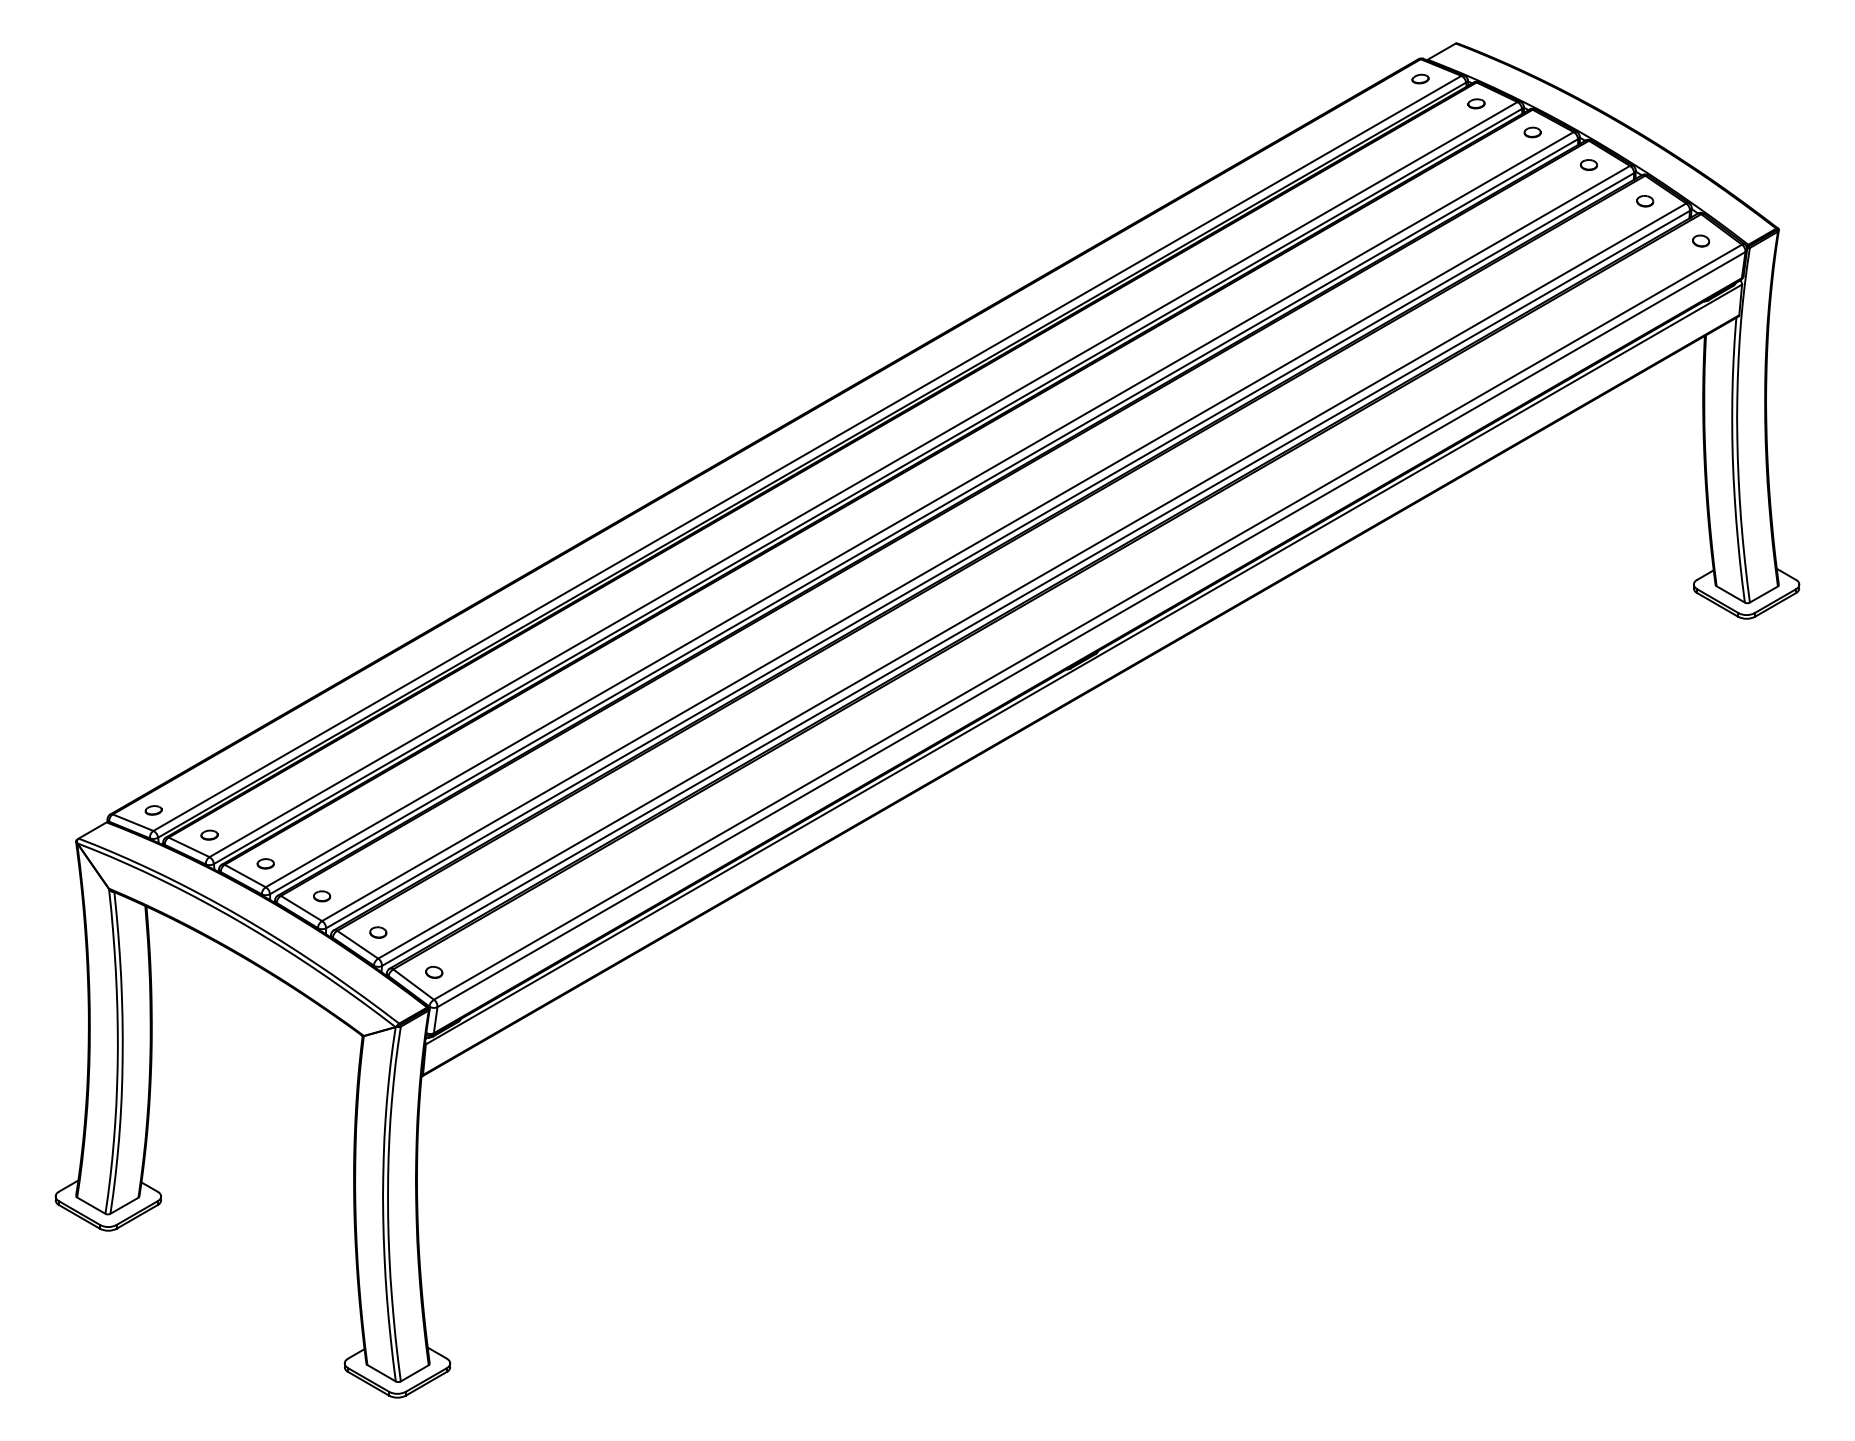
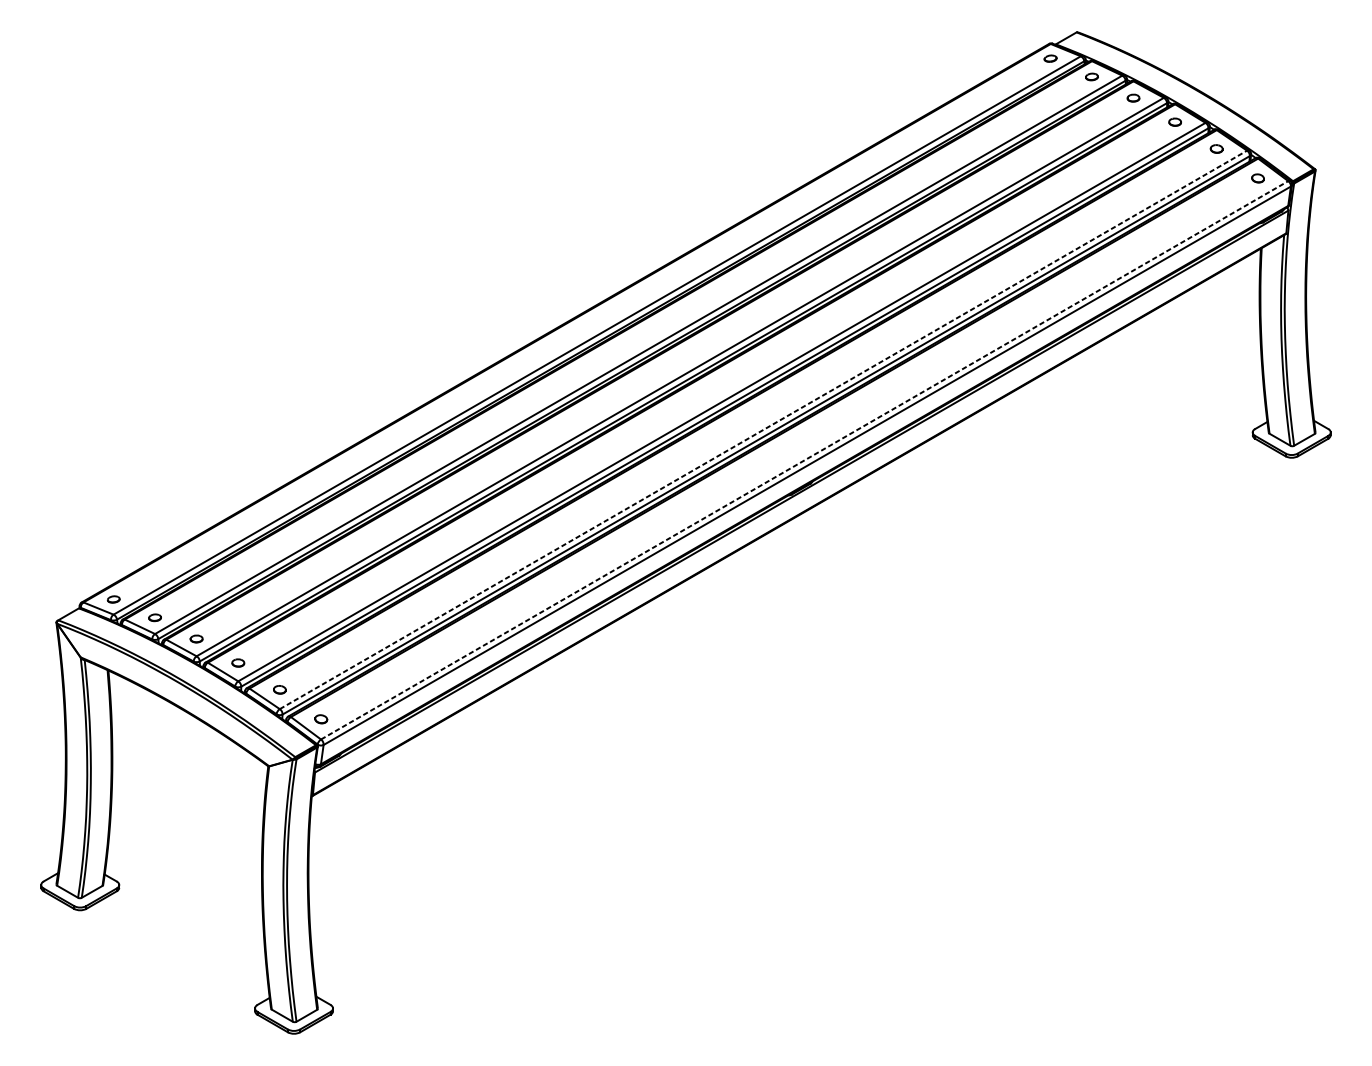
line: (1032, 580) -> (763, 429), solid -> dashed
line: (1088, 621) -> (805, 459), solid -> dashed

